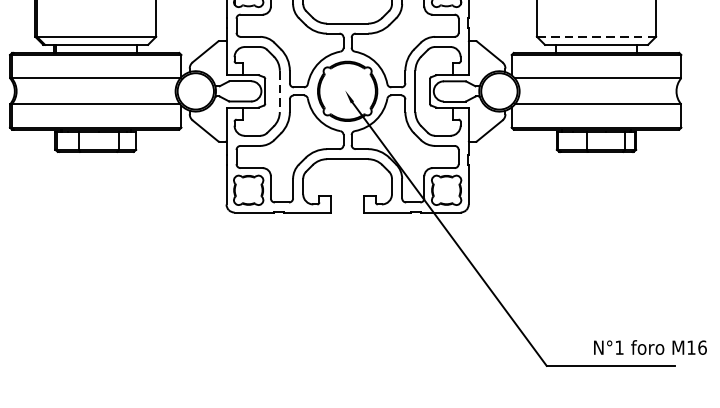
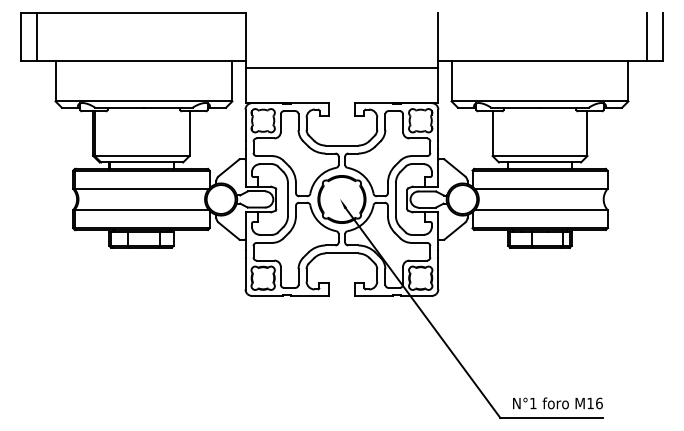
line: (597, 37) -> (540, 156), dashed -> solid
line: (279, 92) -> (287, 200), dashed -> solid
text: (649, 347) -> (557, 403), moved

